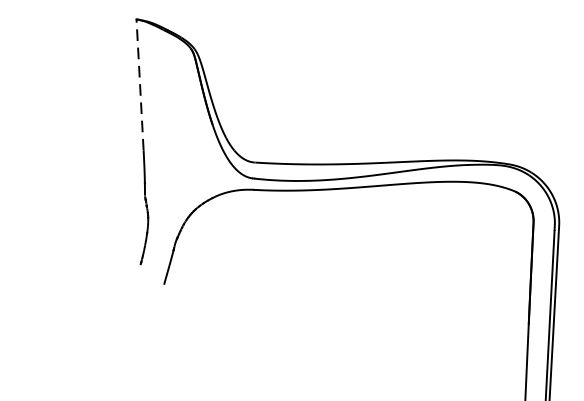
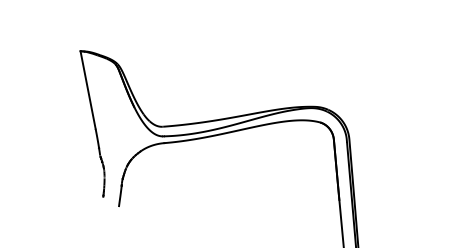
line: (140, 85) -> (88, 90), dashed -> solid

